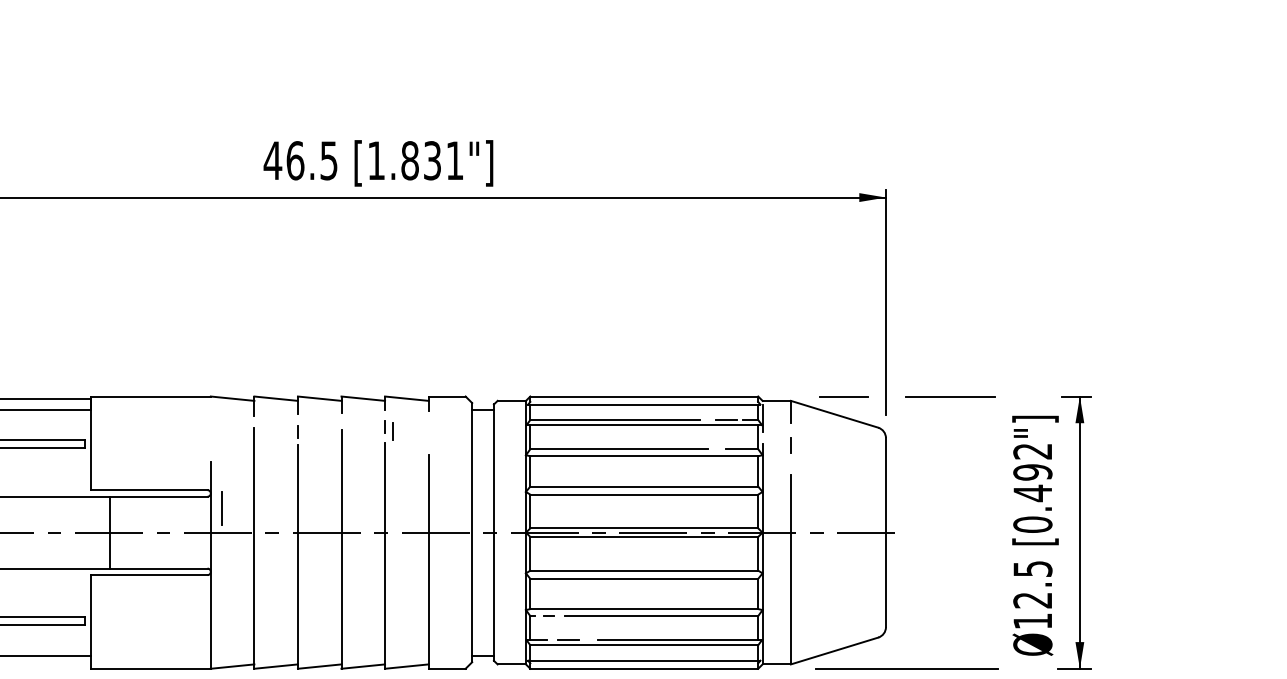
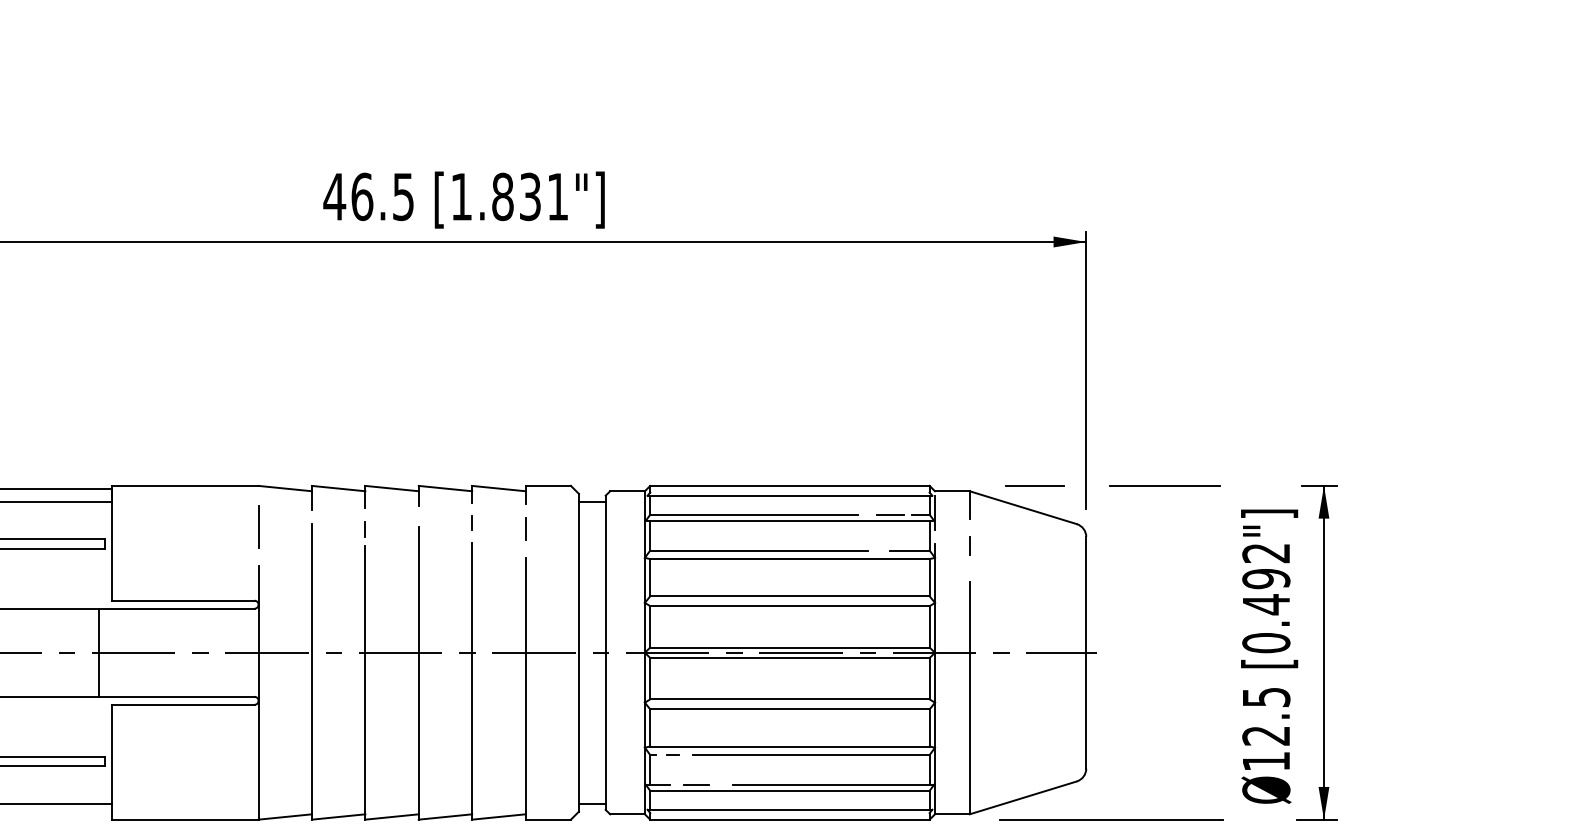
line: (392, 431) -> (525, 528), moved
line: (222, 507) -> (258, 526), moved
line: (110, 532) -> (98, 652), moved

